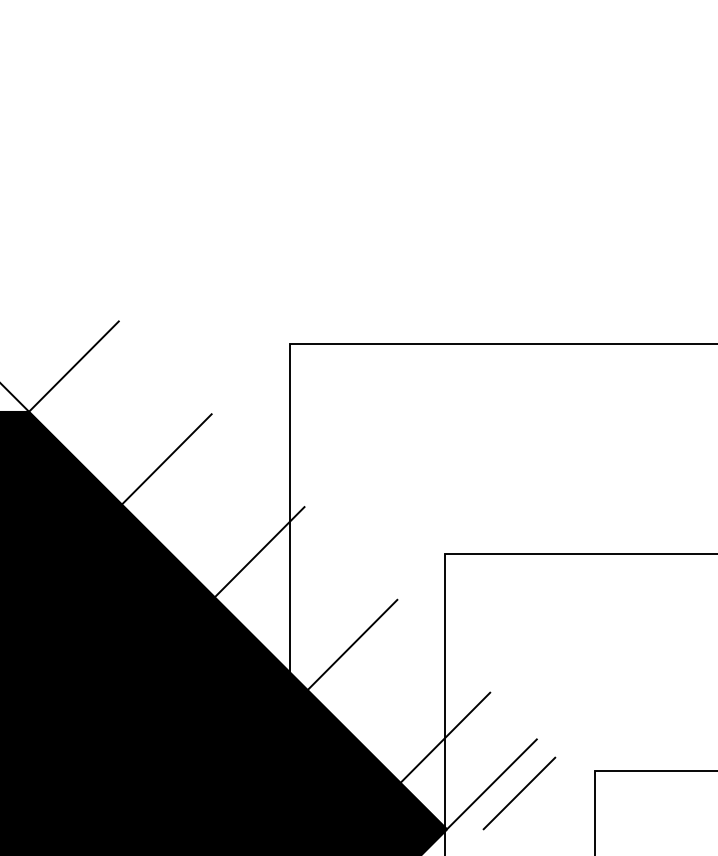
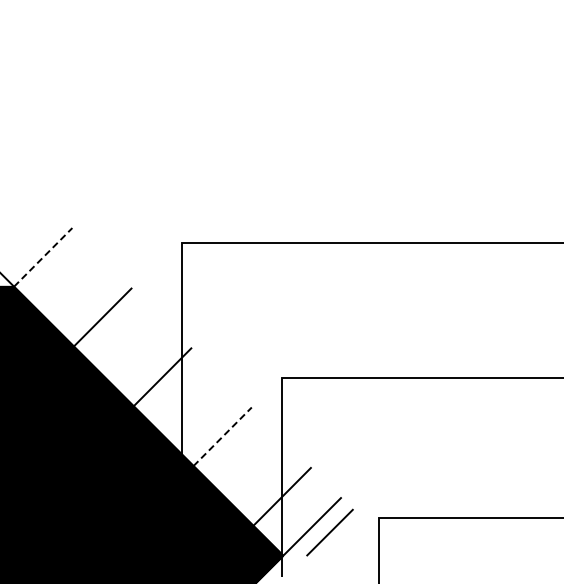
line: (74, 366) -> (43, 257), solid -> dashed
line: (352, 644) -> (222, 436), solid -> dashed

